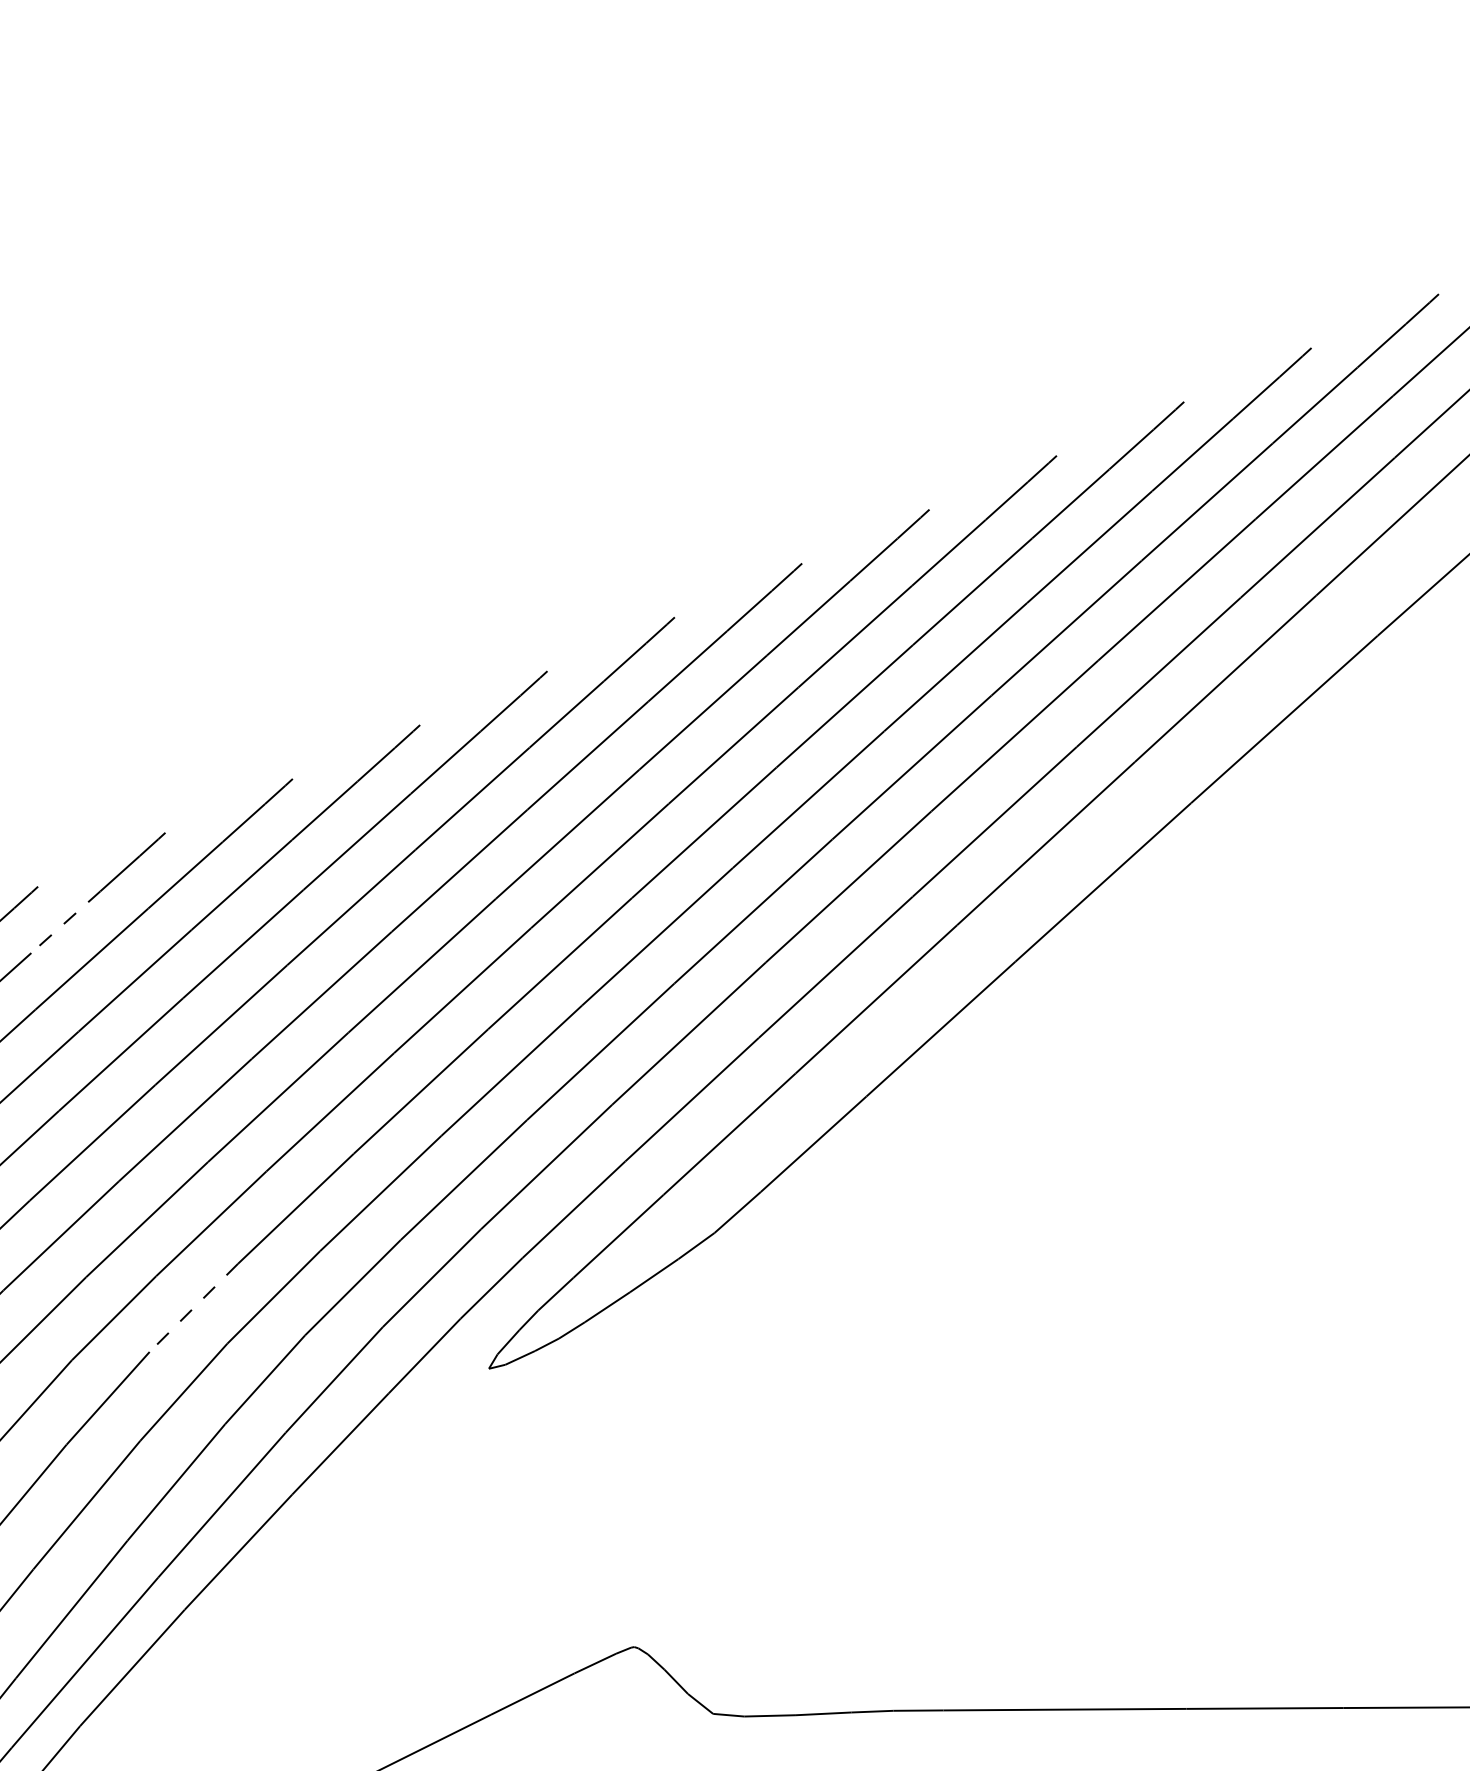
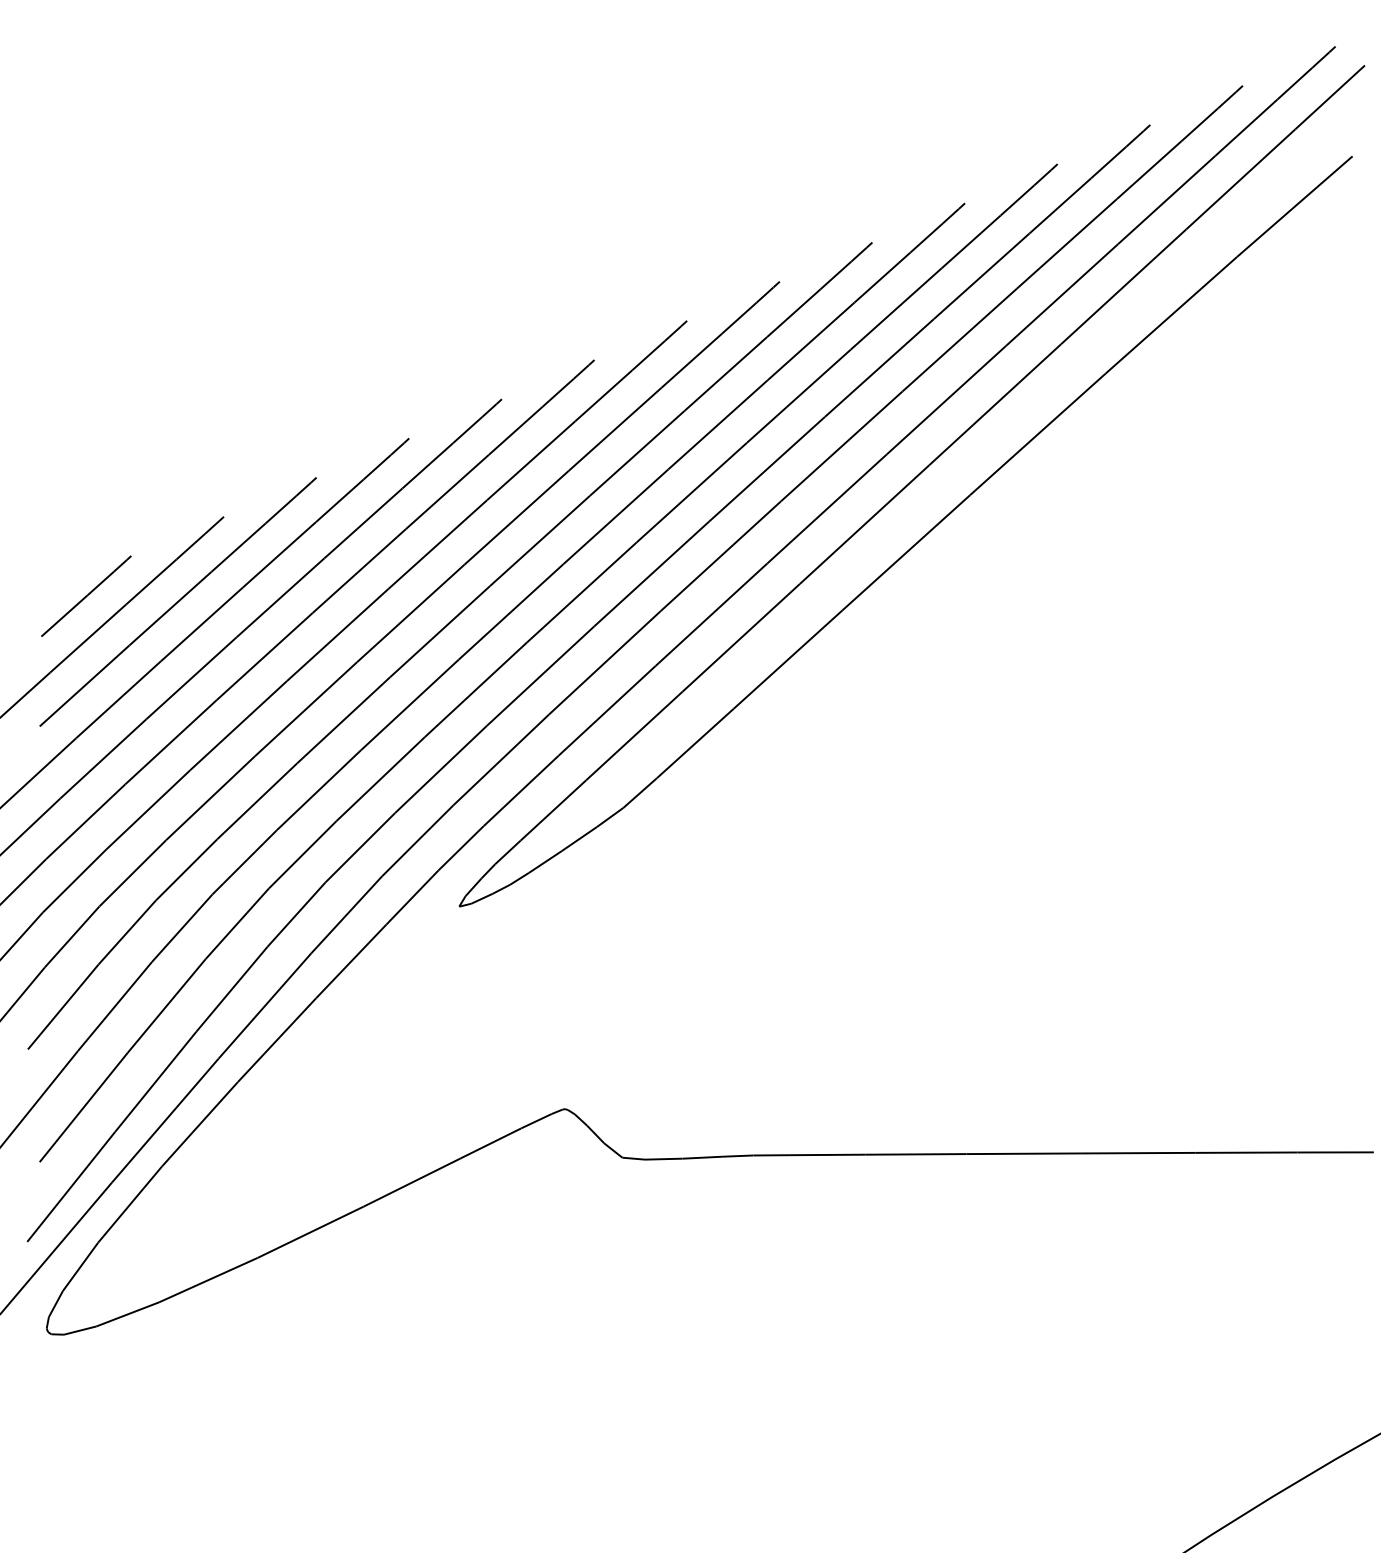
line: (65, 921) -> (151, 581), dashed -> solid
line: (193, 1308) -> (244, 862), dashed -> solid

